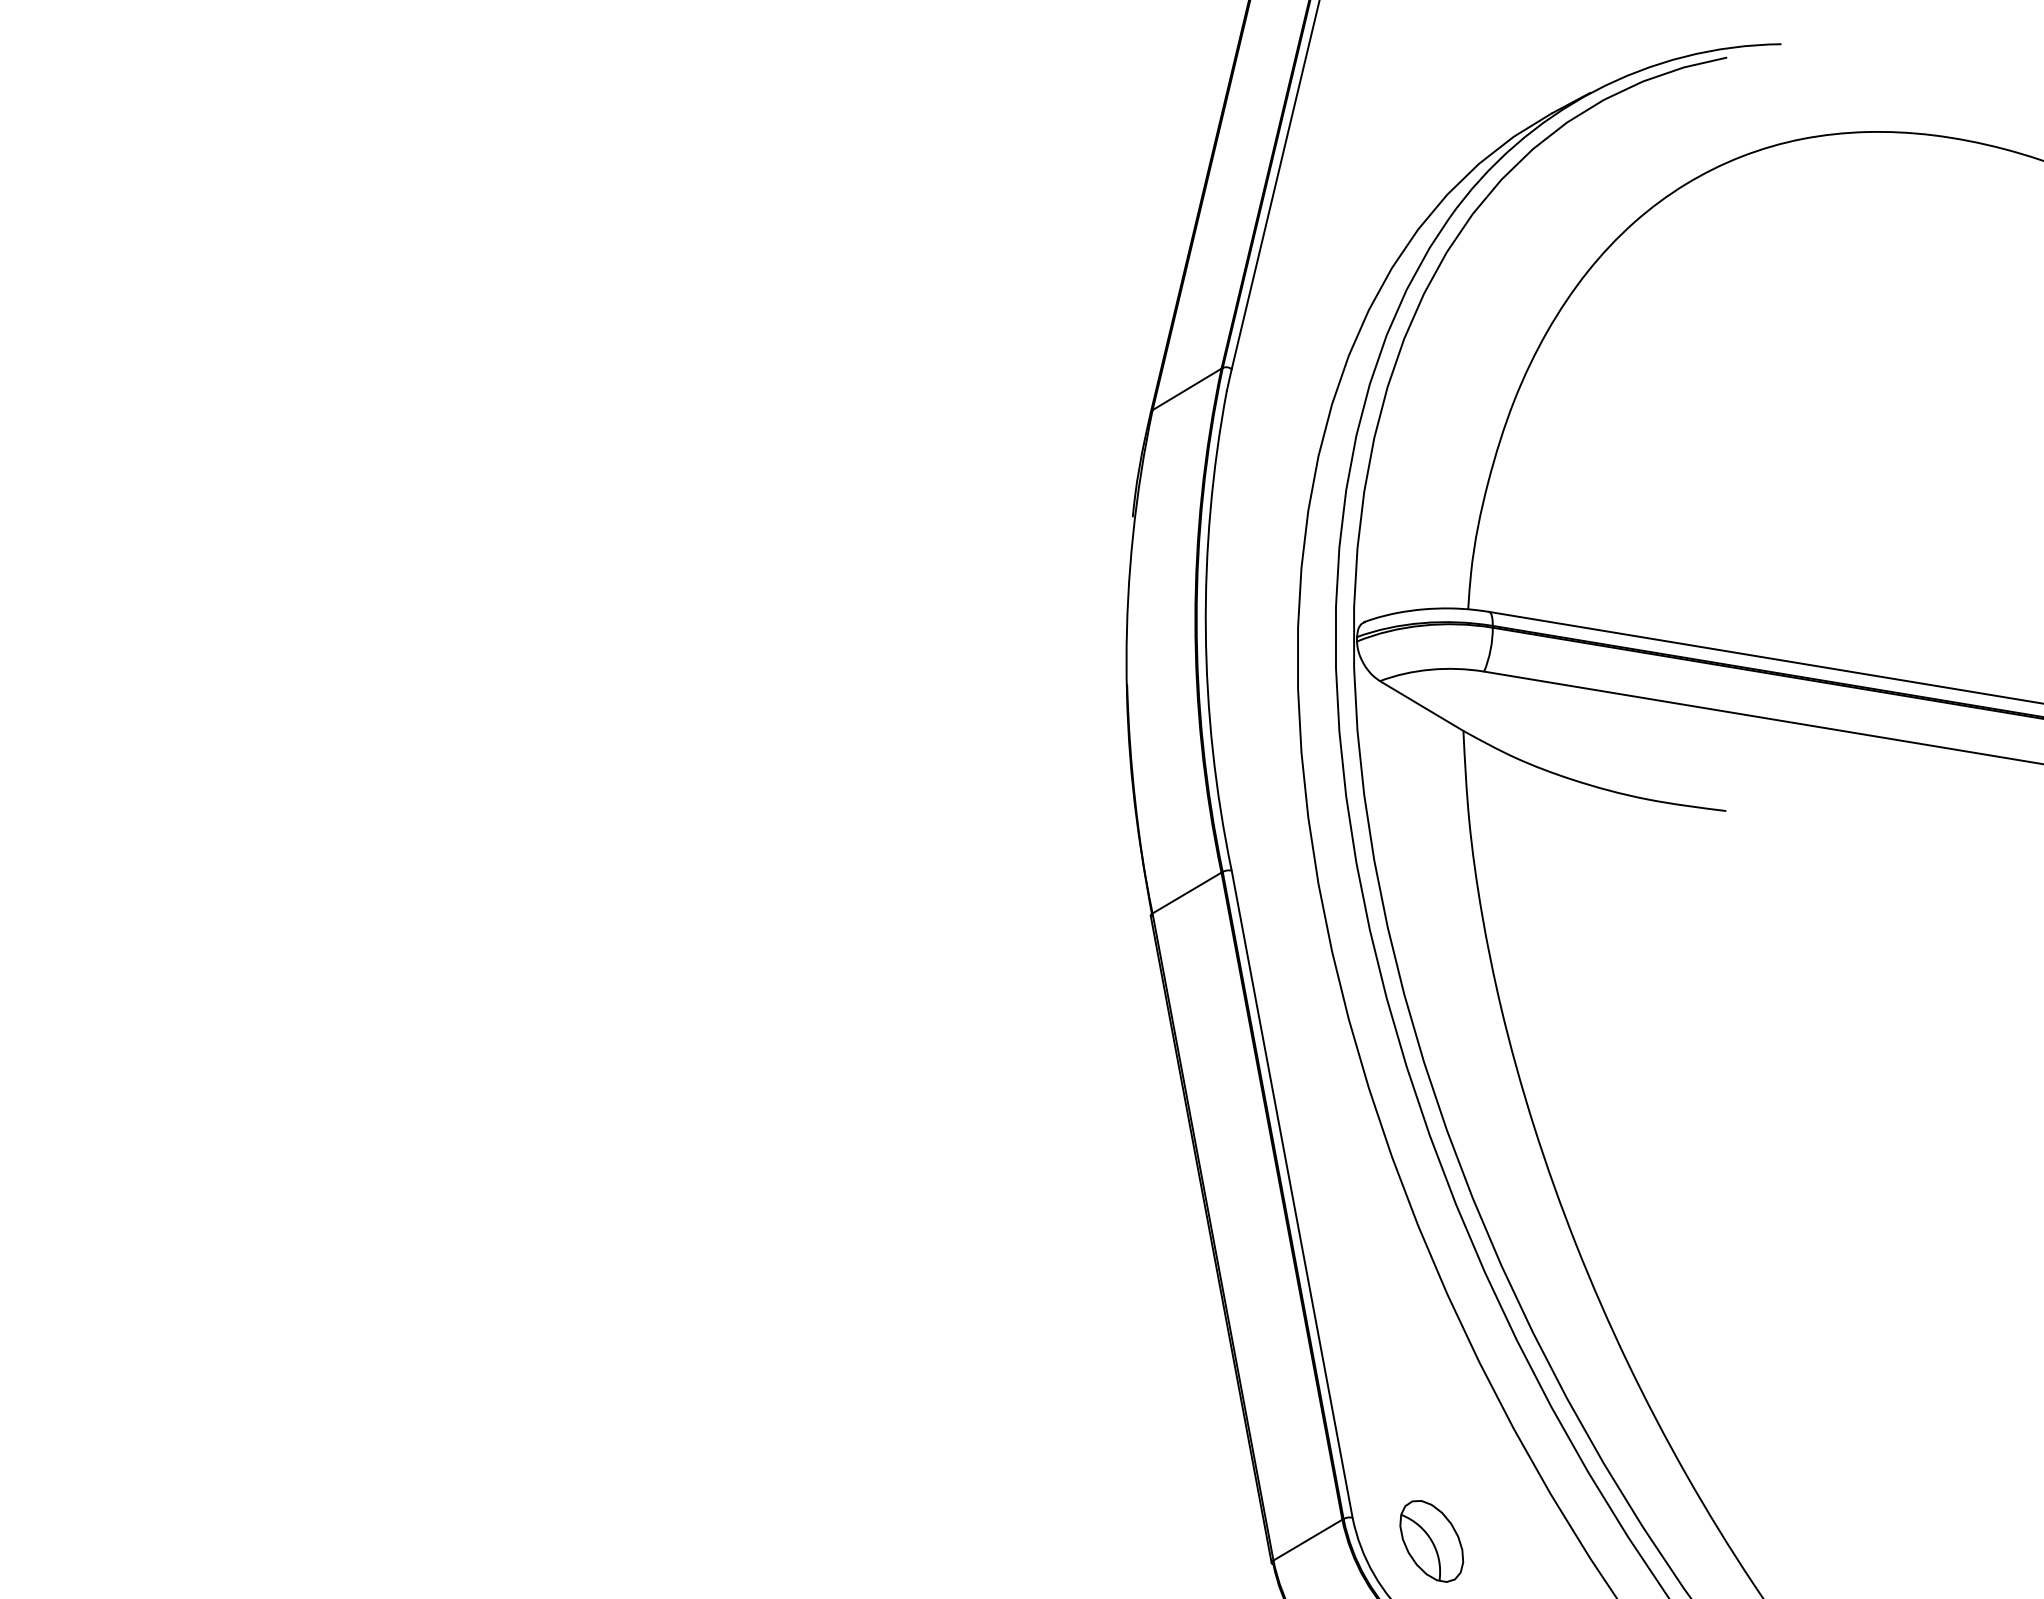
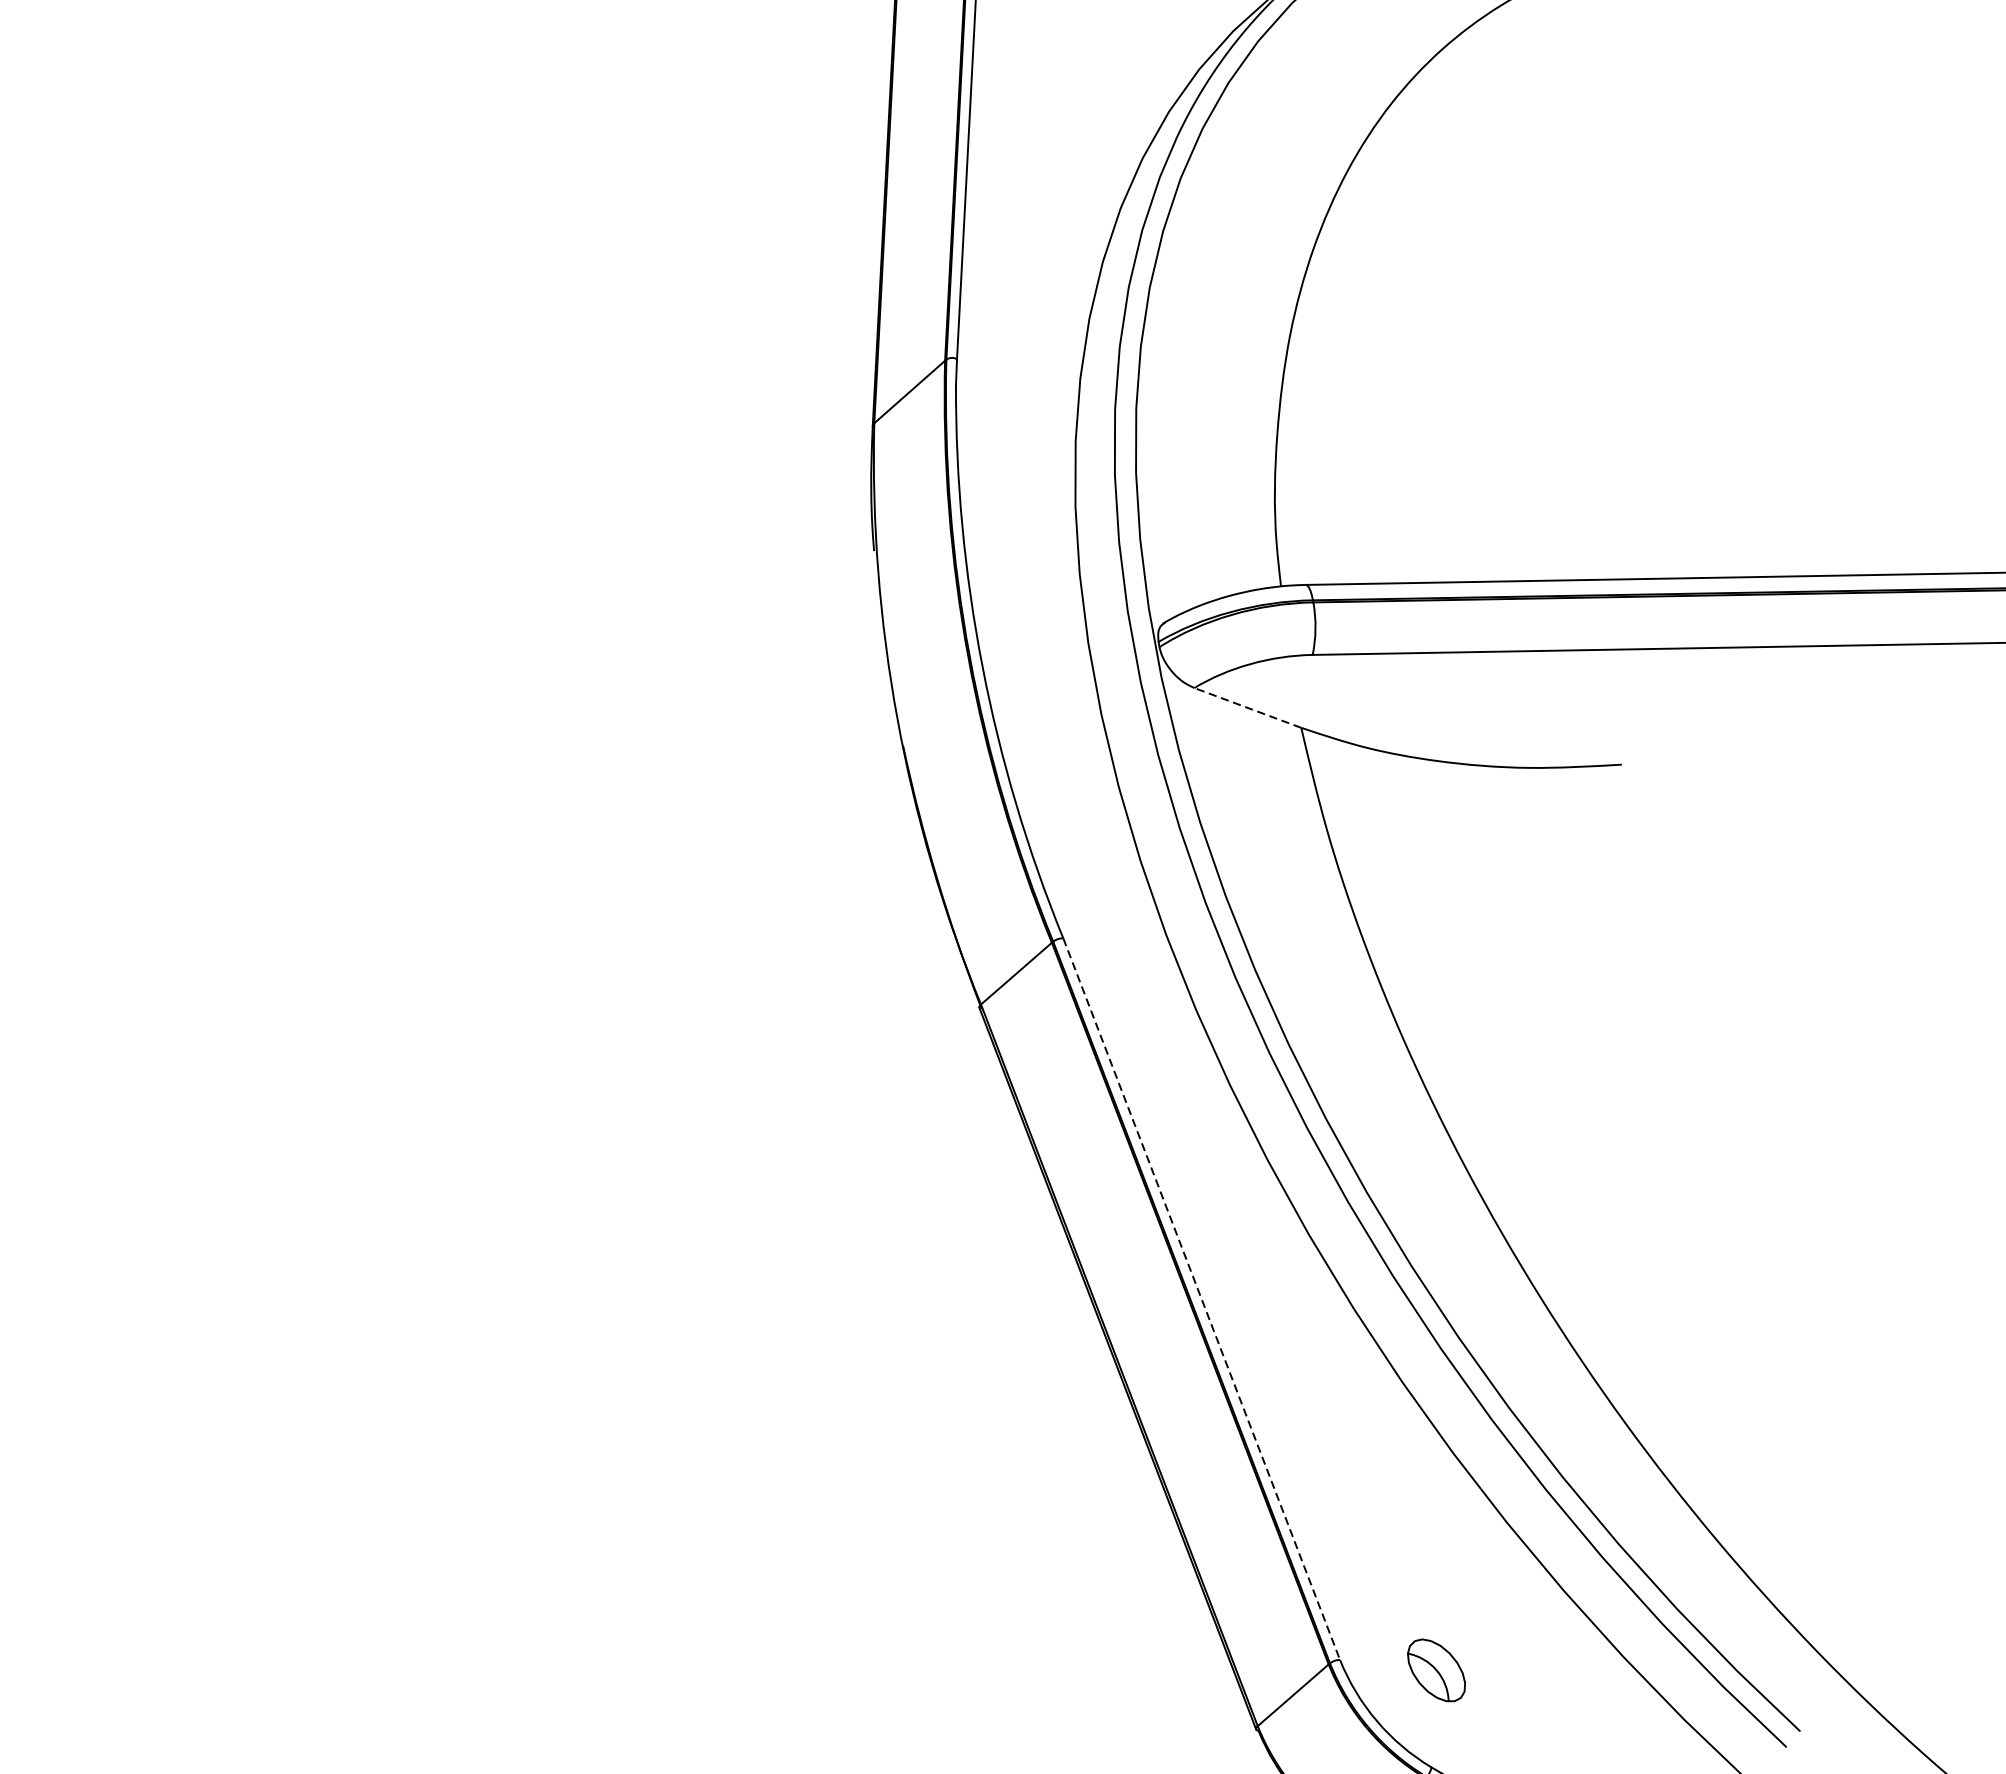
line: (1421, 706) -> (1247, 708), solid -> dashed
line: (1292, 1194) -> (1202, 1299), solid -> dashed
part: (1431, 1541) -> (1436, 1670), size x0.7

